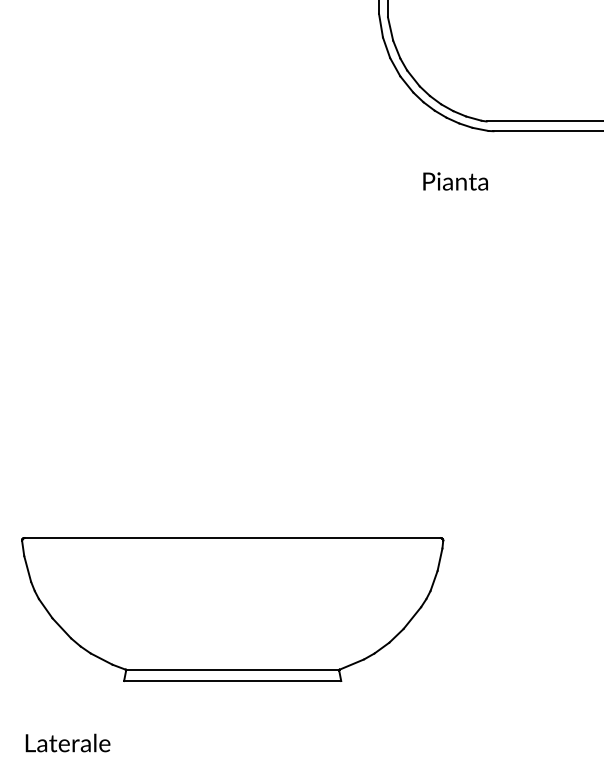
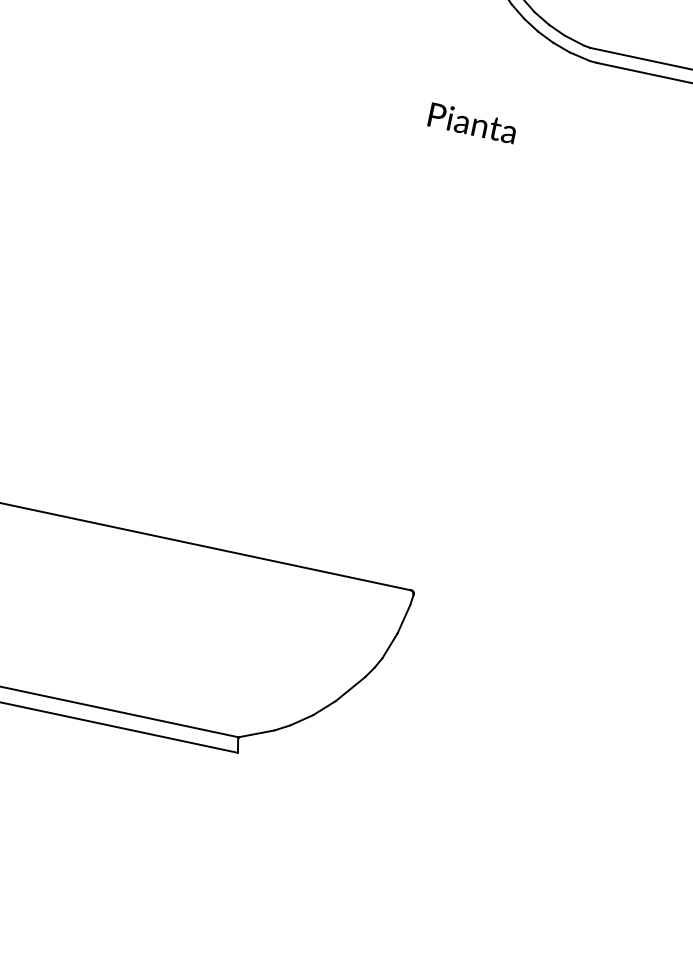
text: (455, 181) -> (472, 123), moved

